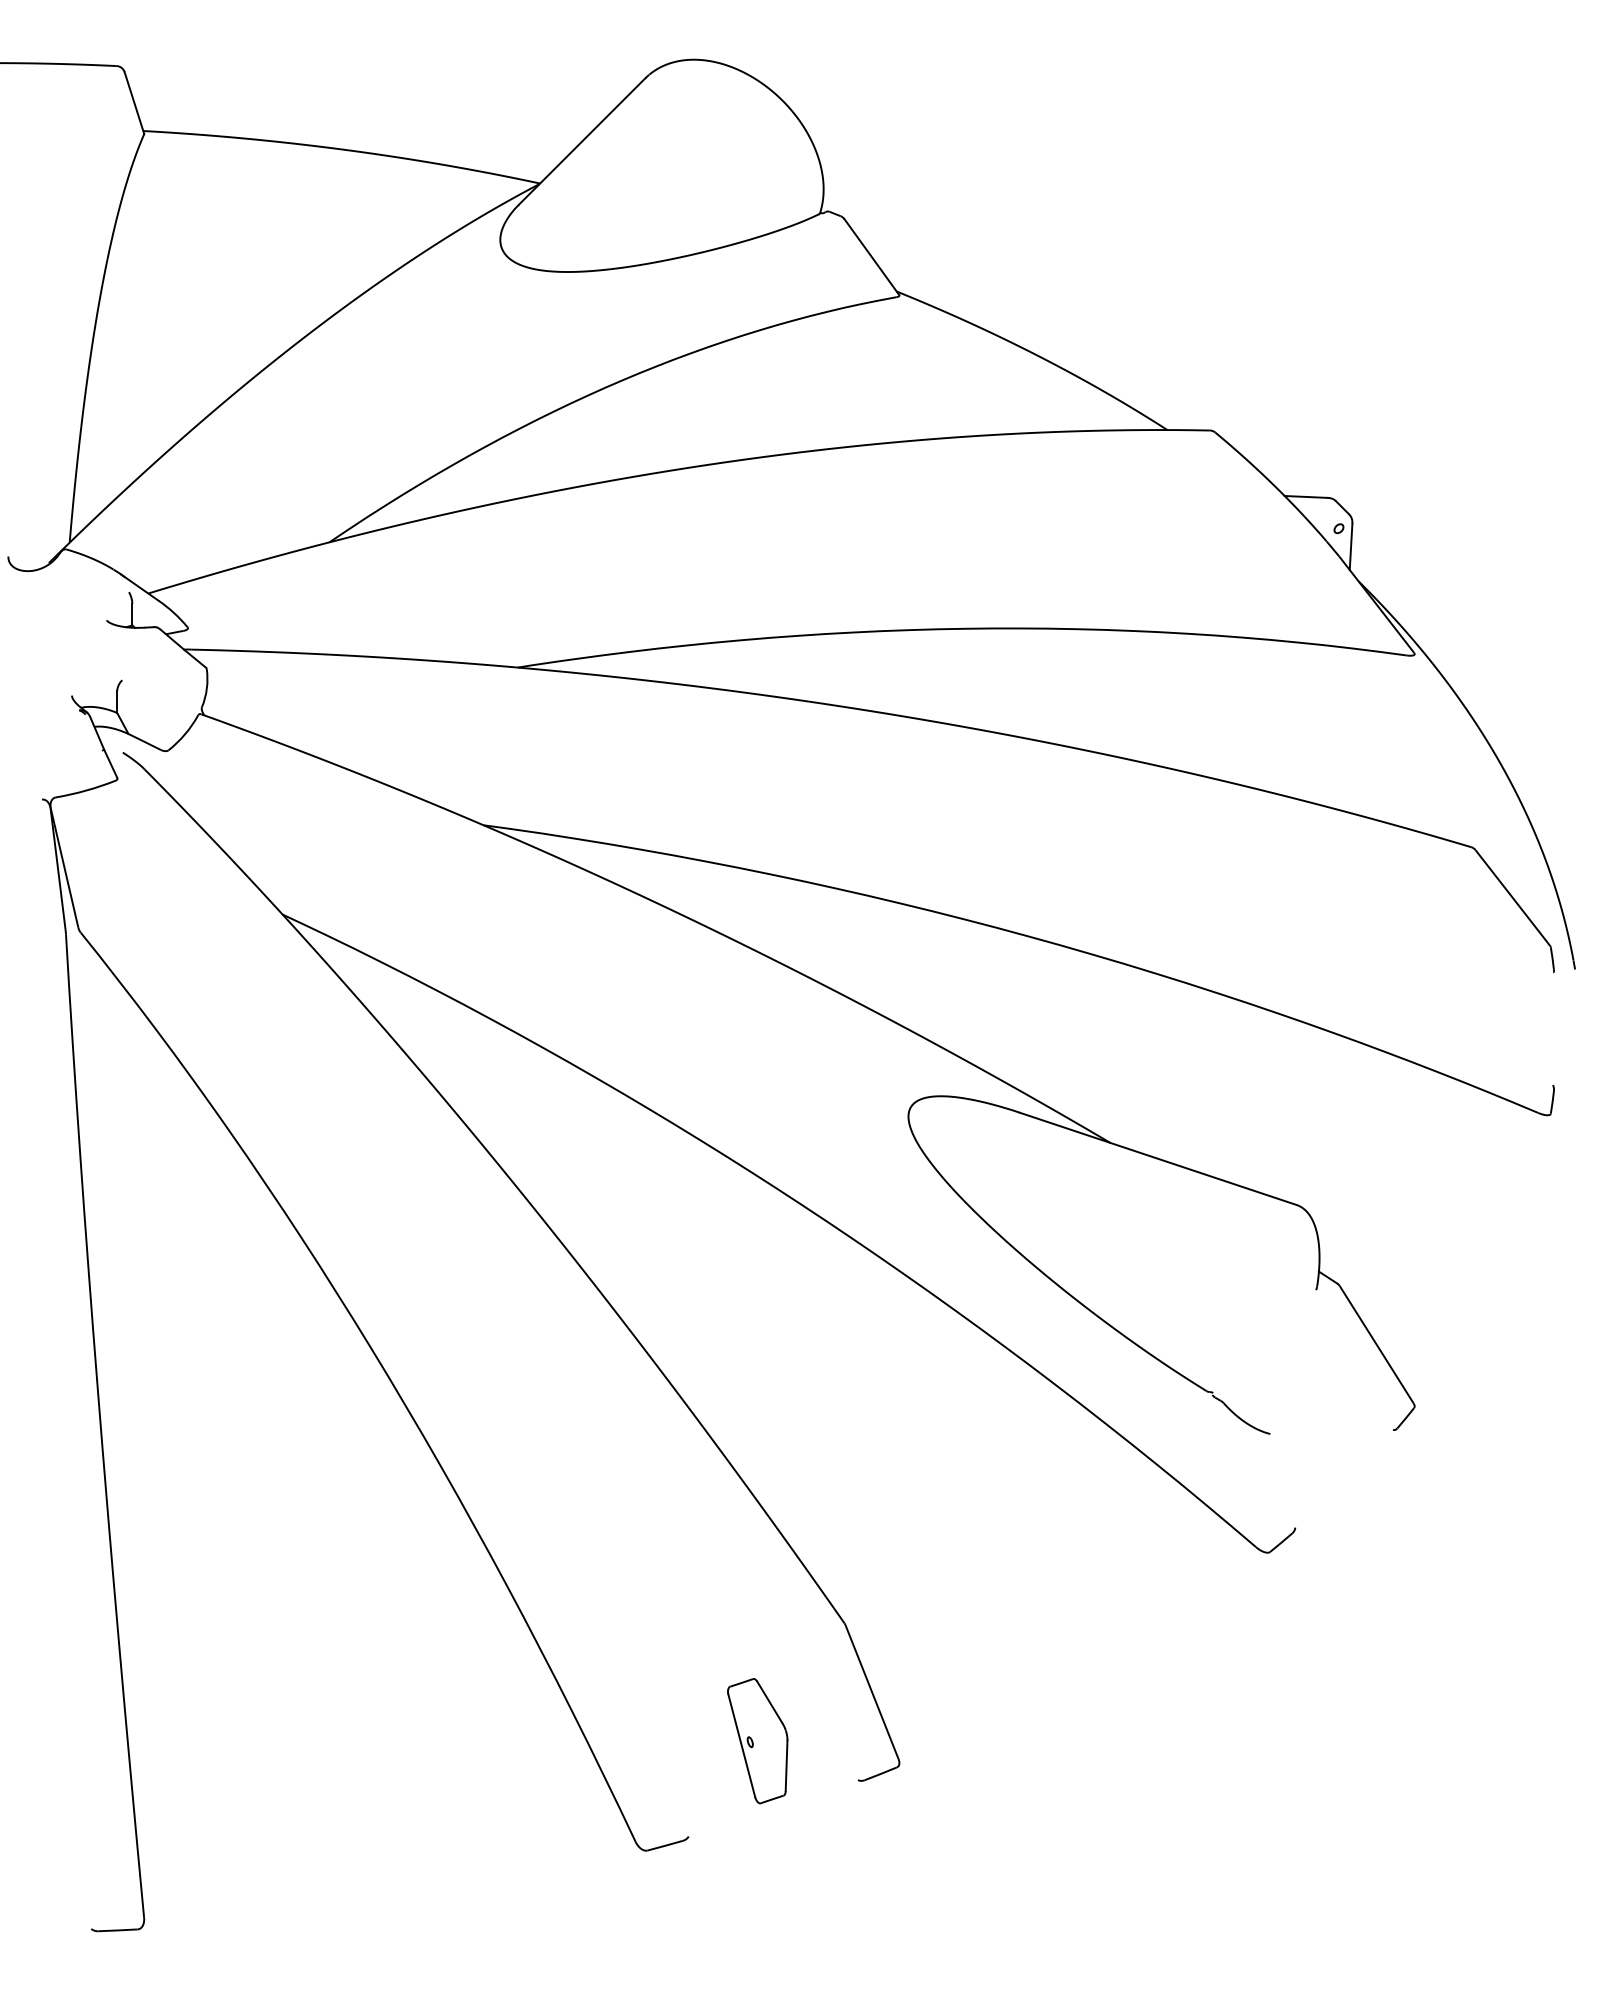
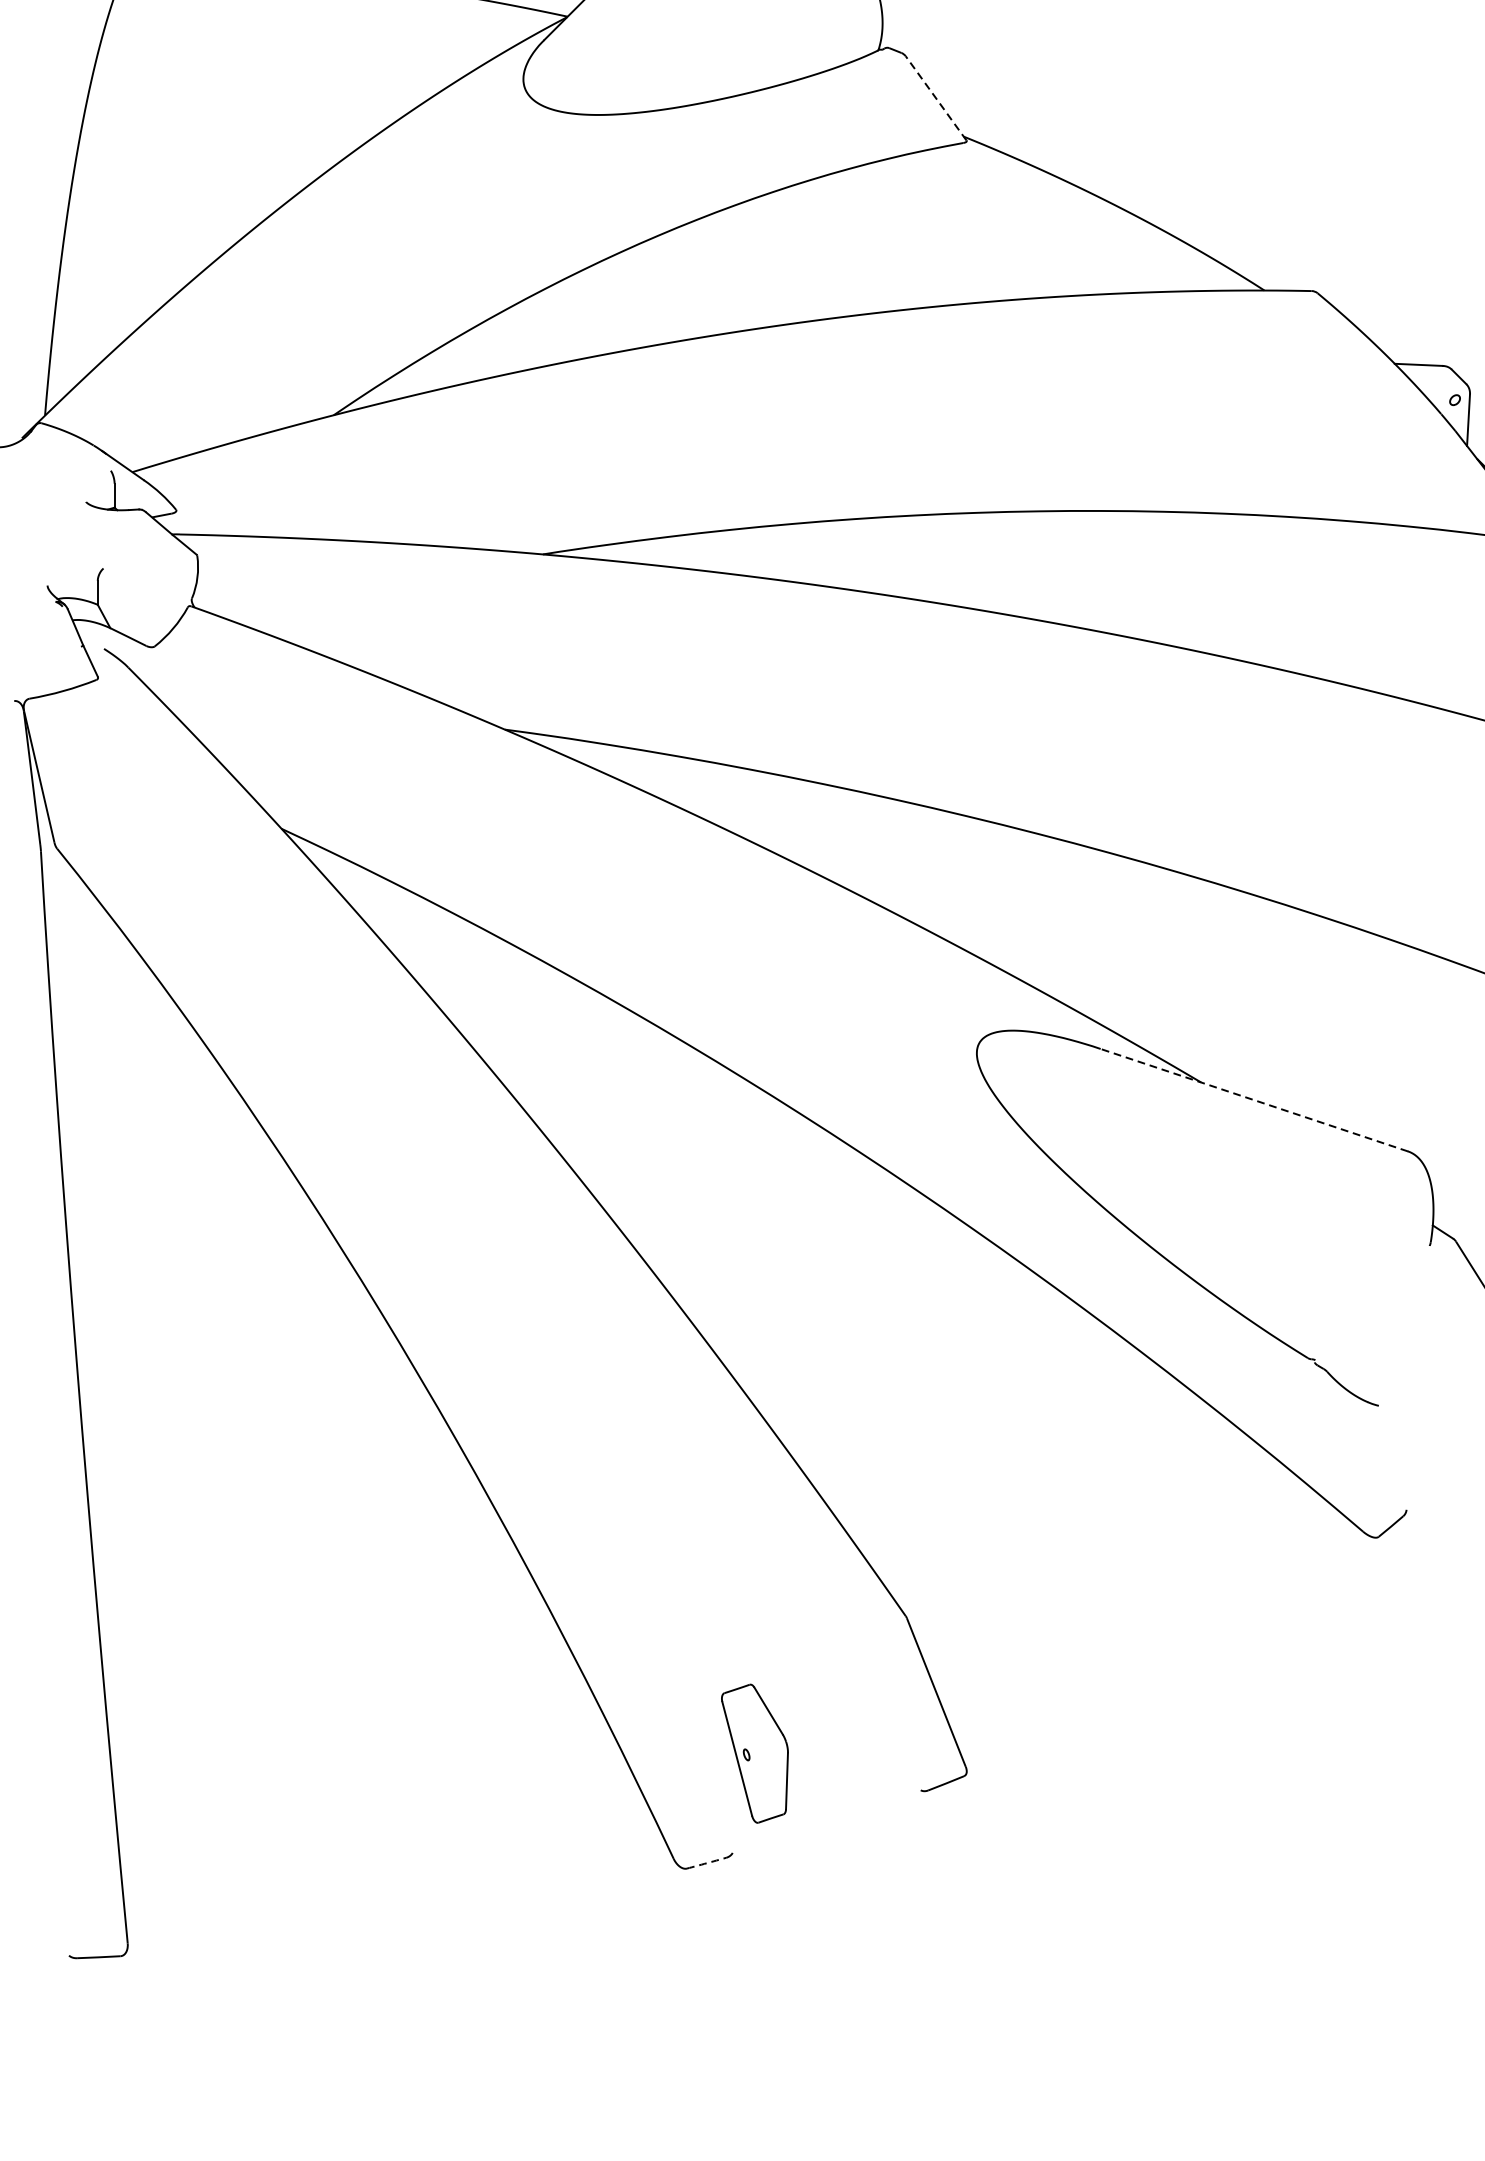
line: (871, 257) -> (935, 98), solid -> dashed
line: (1158, 1158) -> (1254, 1099), solid -> dashed
part: (757, 1741) -> (754, 1754), moved
arc: (665, 1845) -> (706, 1862), solid -> dashed

